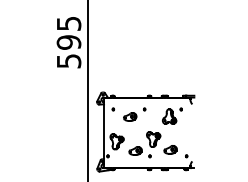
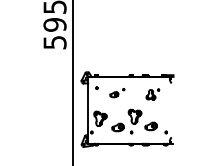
part: (134, 114) -> (116, 92), size x0.7
part: (172, 115) -> (152, 93), size x0.7

